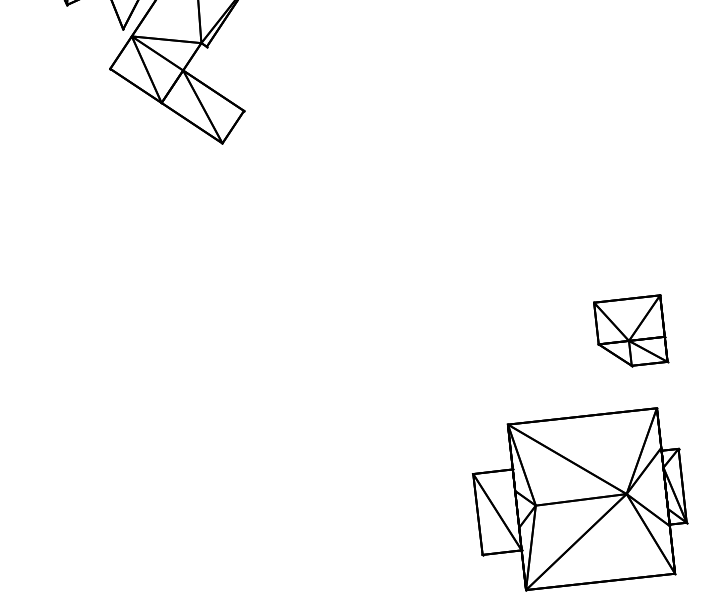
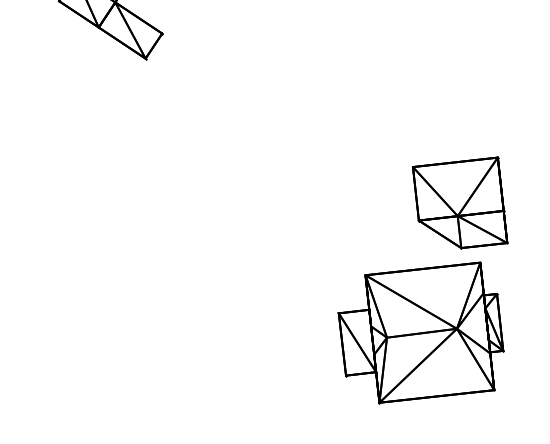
part: (630, 330) -> (459, 202), size x1.67

